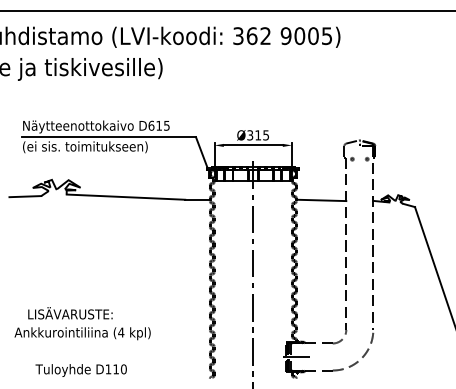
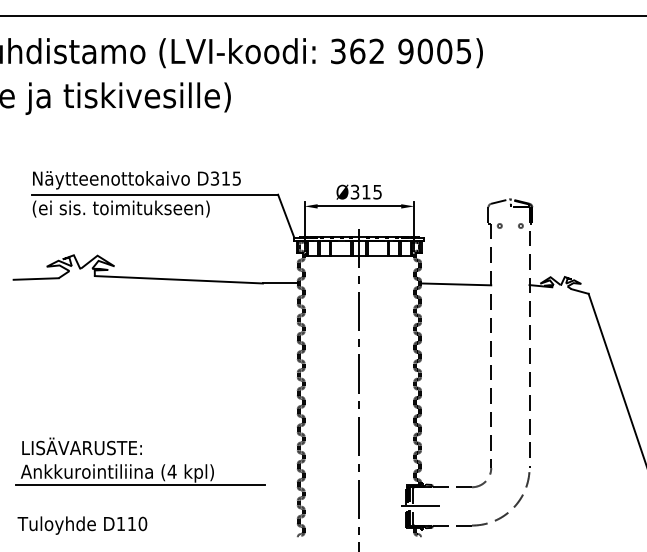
text: (151, 125) -> (214, 178), D615 -> D315
text: (70, 313) -> (81, 446), moved
line: (98, 341) -> (140, 484), added
text: (81, 370) -> (82, 525), moved

